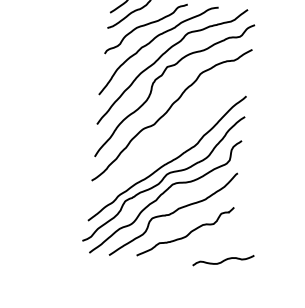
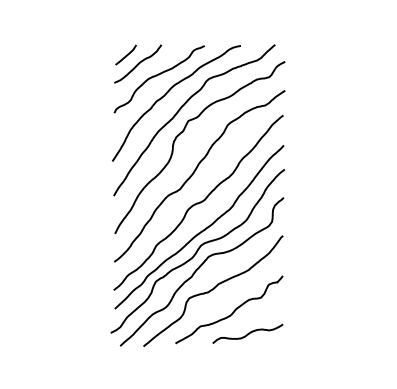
curve: (168, 137) -> (198, 202), added
curve: (223, 260) -> (247, 333), moved

